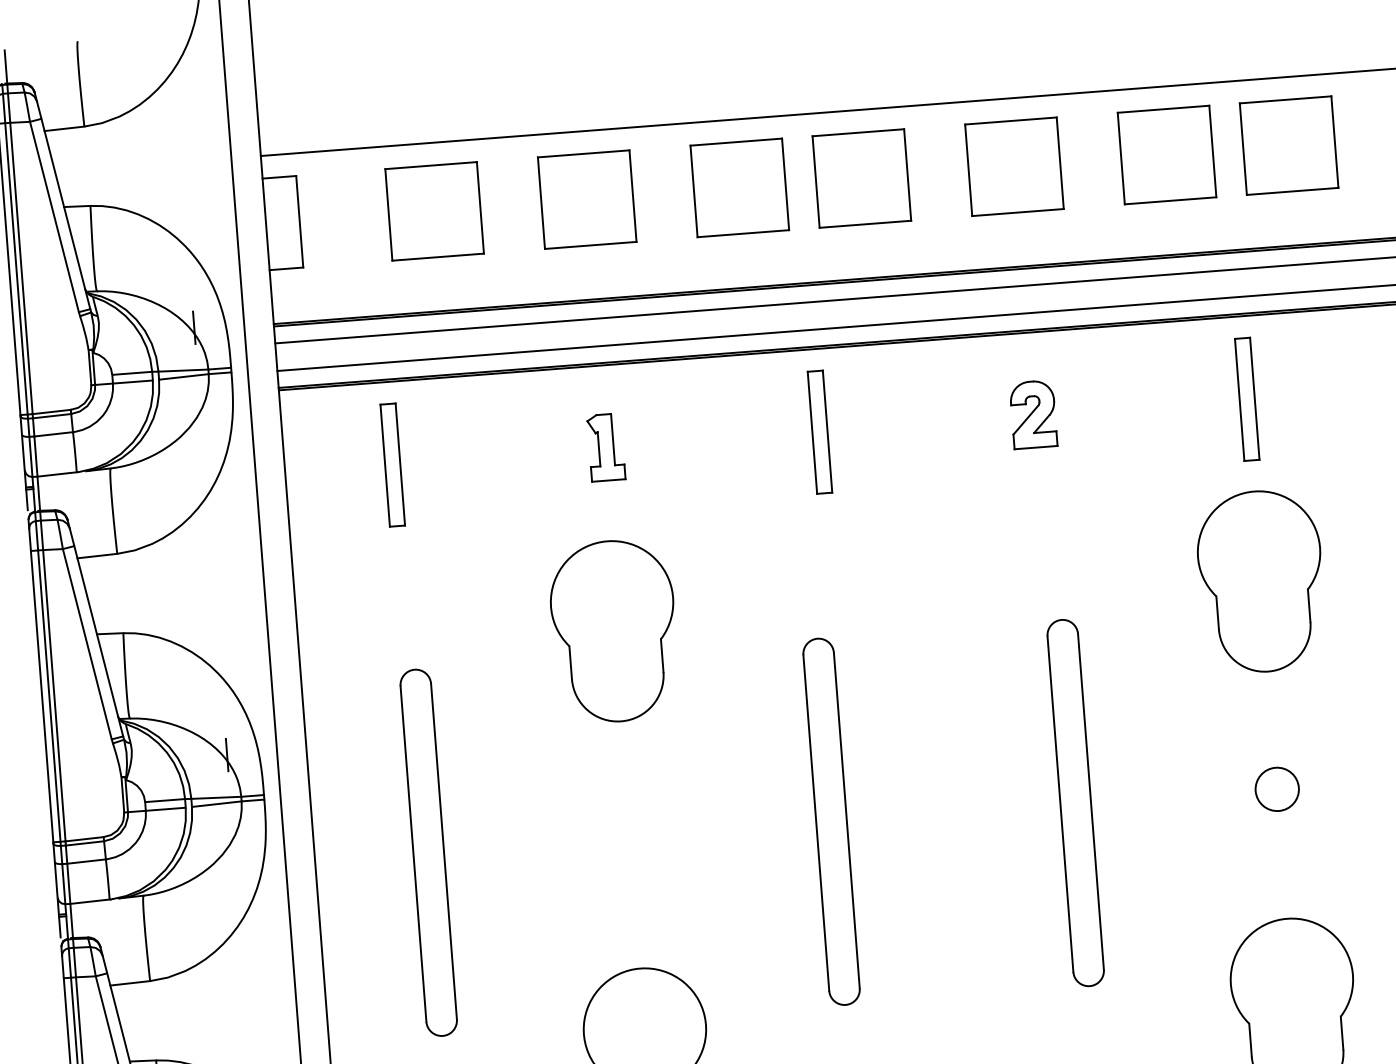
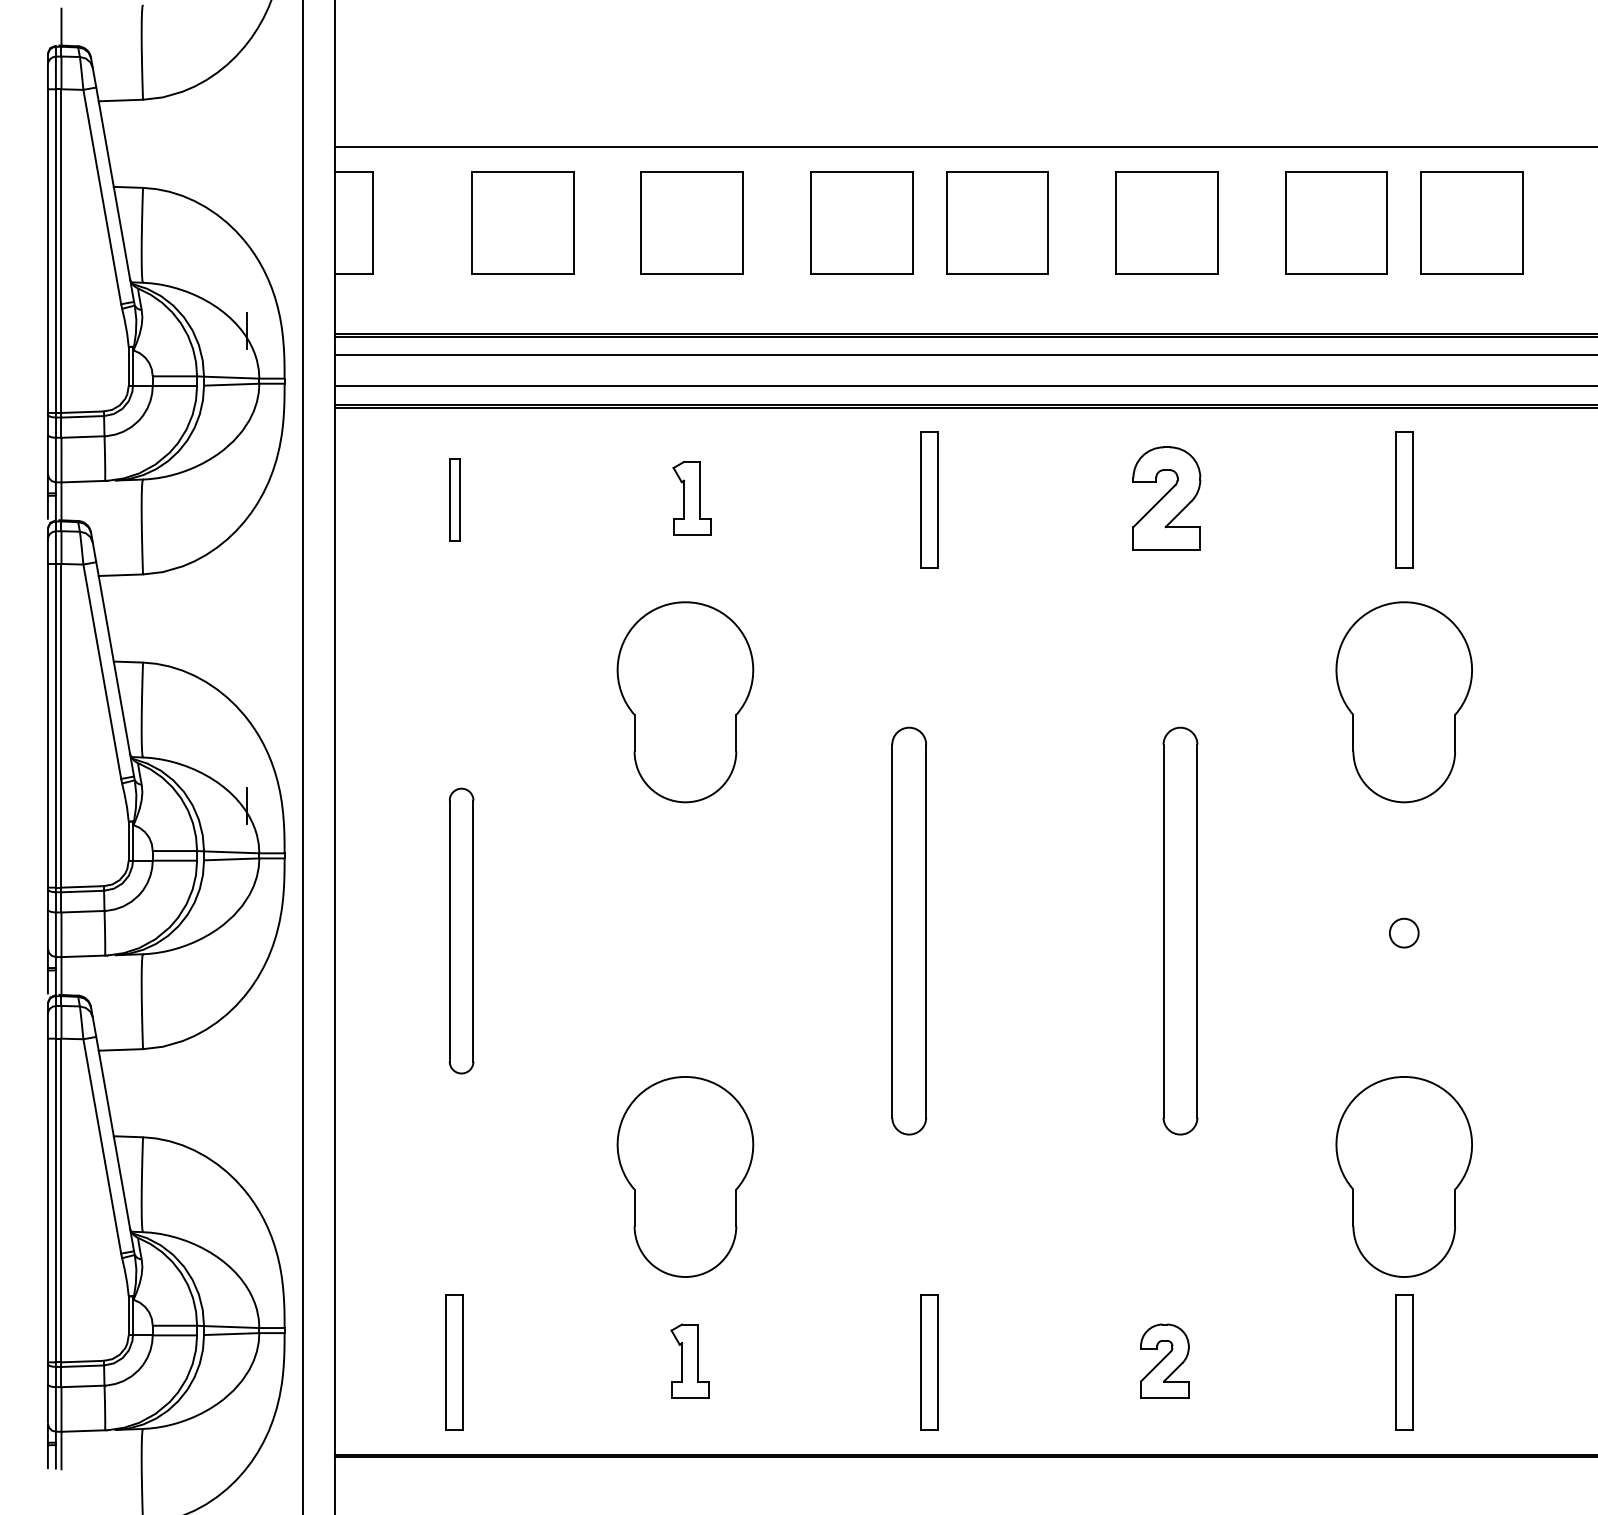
part: (1033, 414) -> (1166, 498), size x1.4
part: (392, 464) -> (454, 499), size x0.6
circle: (1277, 789) -> (1404, 933), size x0.6
part: (428, 852) -> (461, 930), size x0.7

